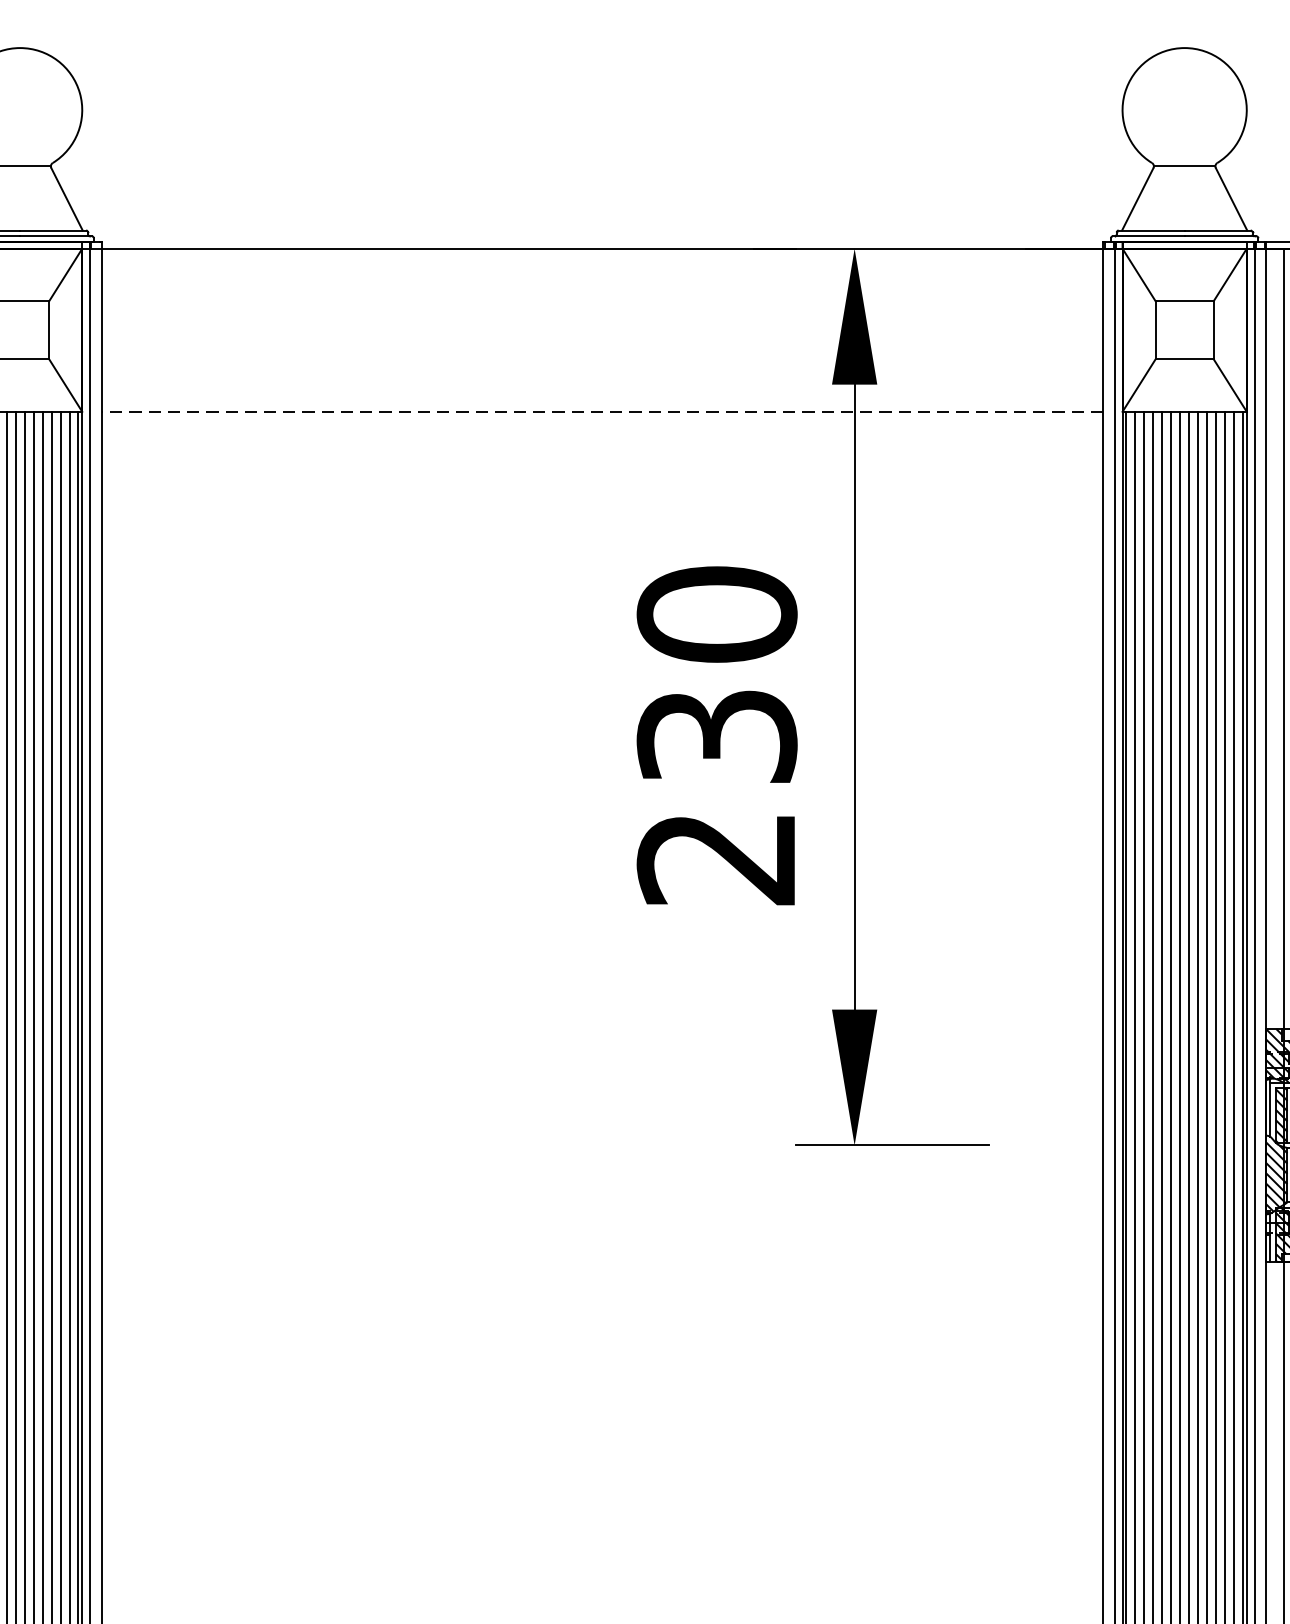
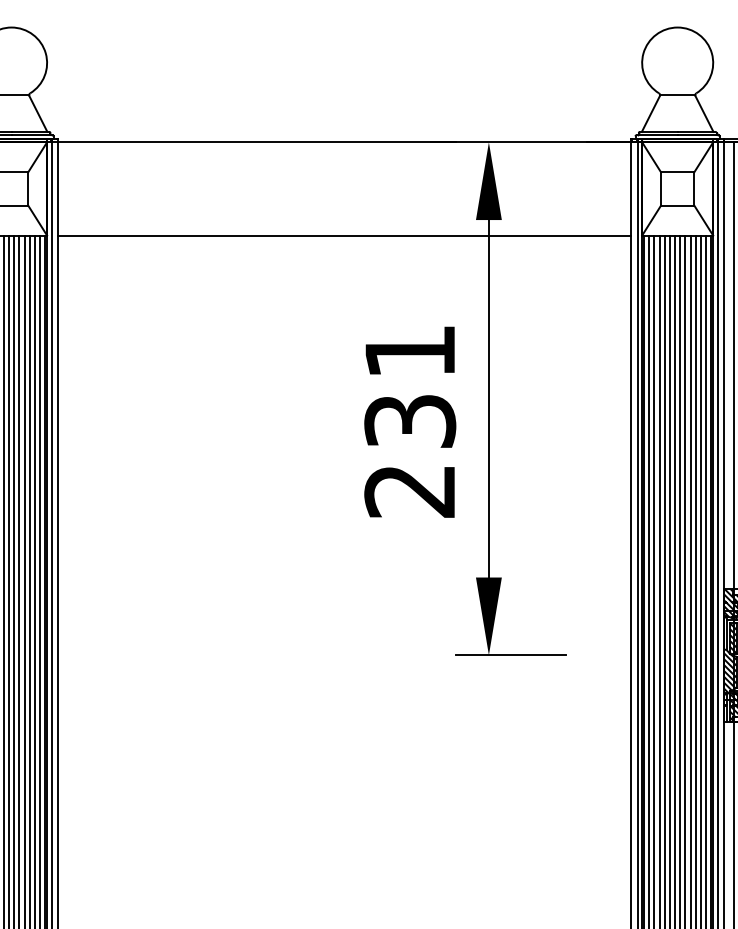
line: (602, 411) -> (344, 235), dashed -> solid
text: (717, 614) -> (410, 351), 230 -> 231

